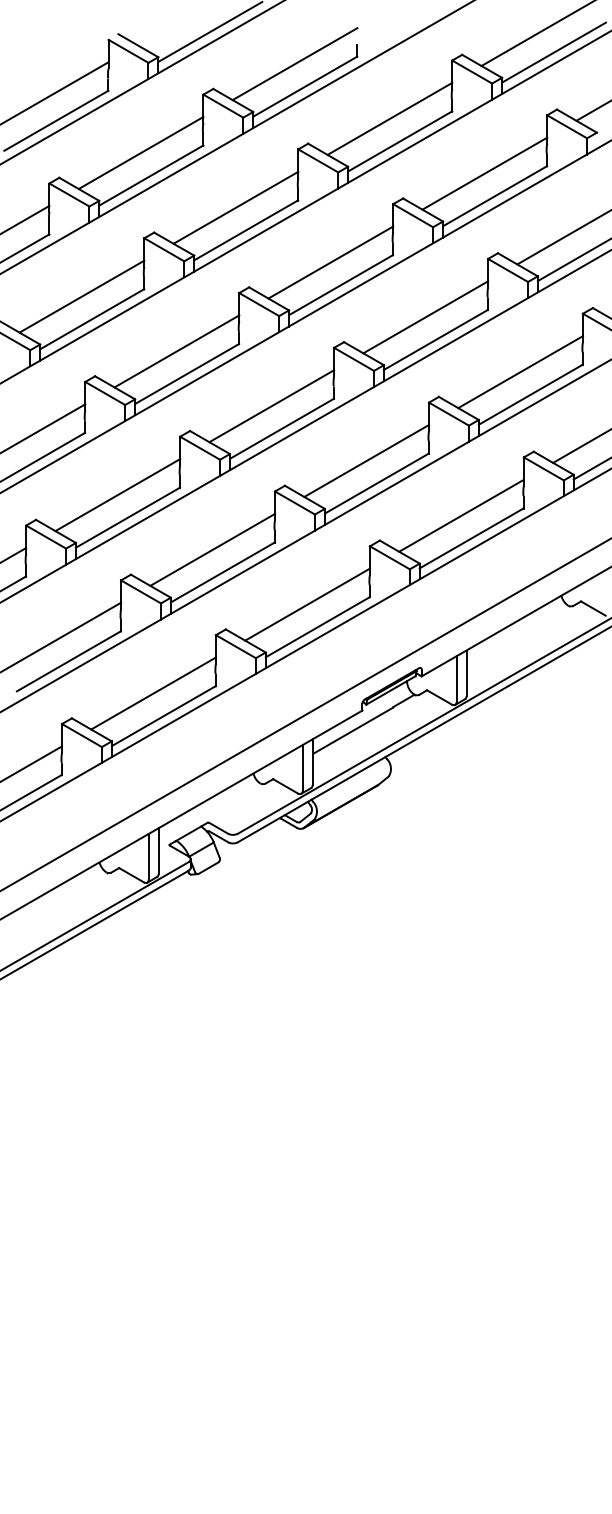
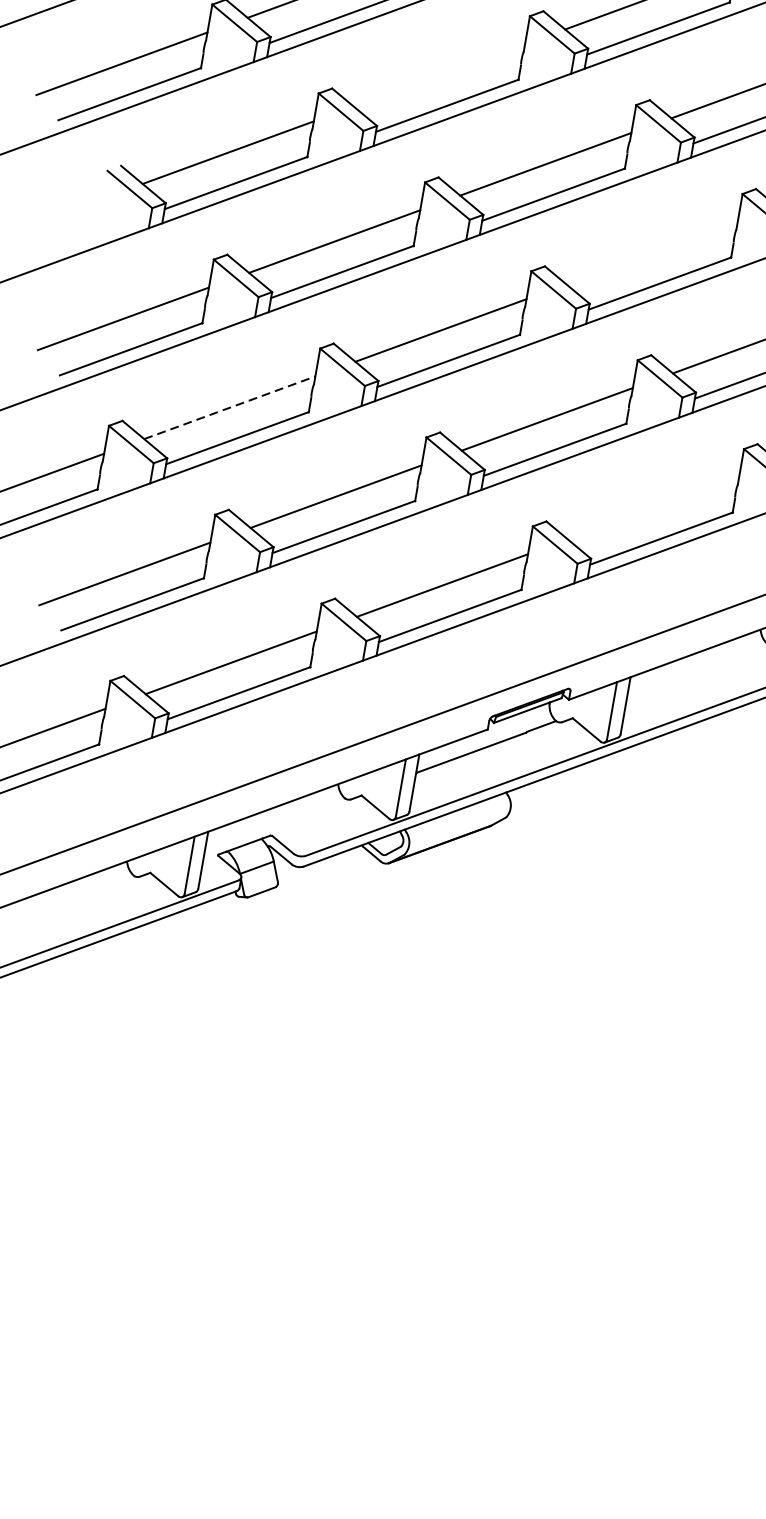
line: (235, 207) -> (438, 74), removed
line: (425, 317) -> (651, 253), removed
line: (118, 494) -> (230, 407), solid -> dashed
line: (461, 515) -> (653, 507), removed

